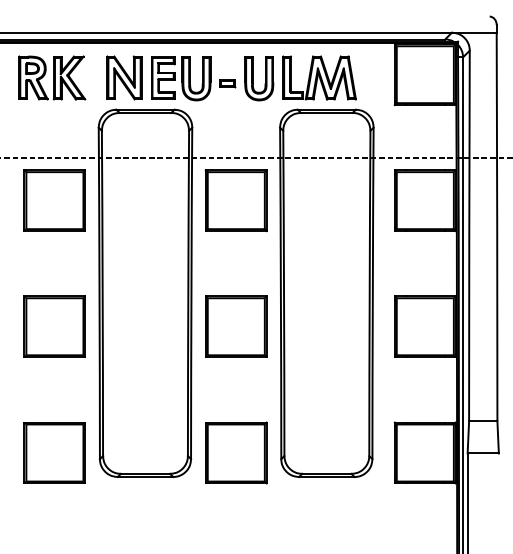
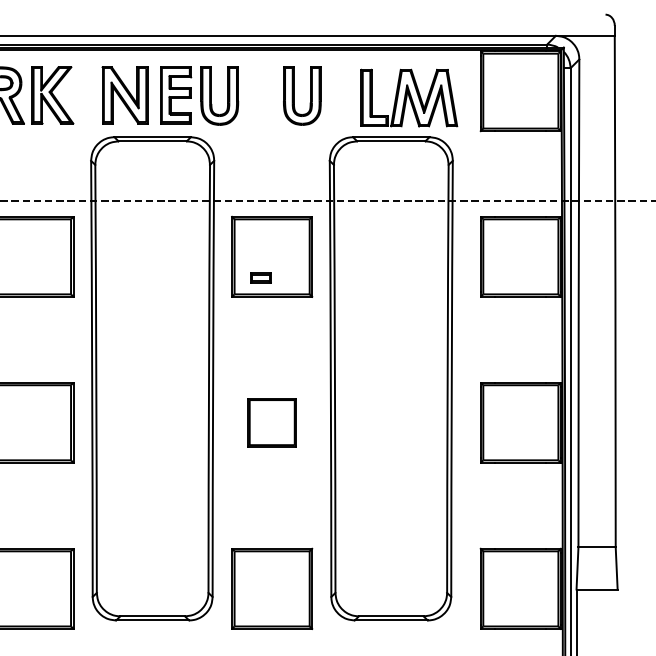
part: (319, 77) -> (409, 97), moved
part: (227, 83) -> (260, 277), moved
part: (236, 326) -> (272, 422), size x0.6

